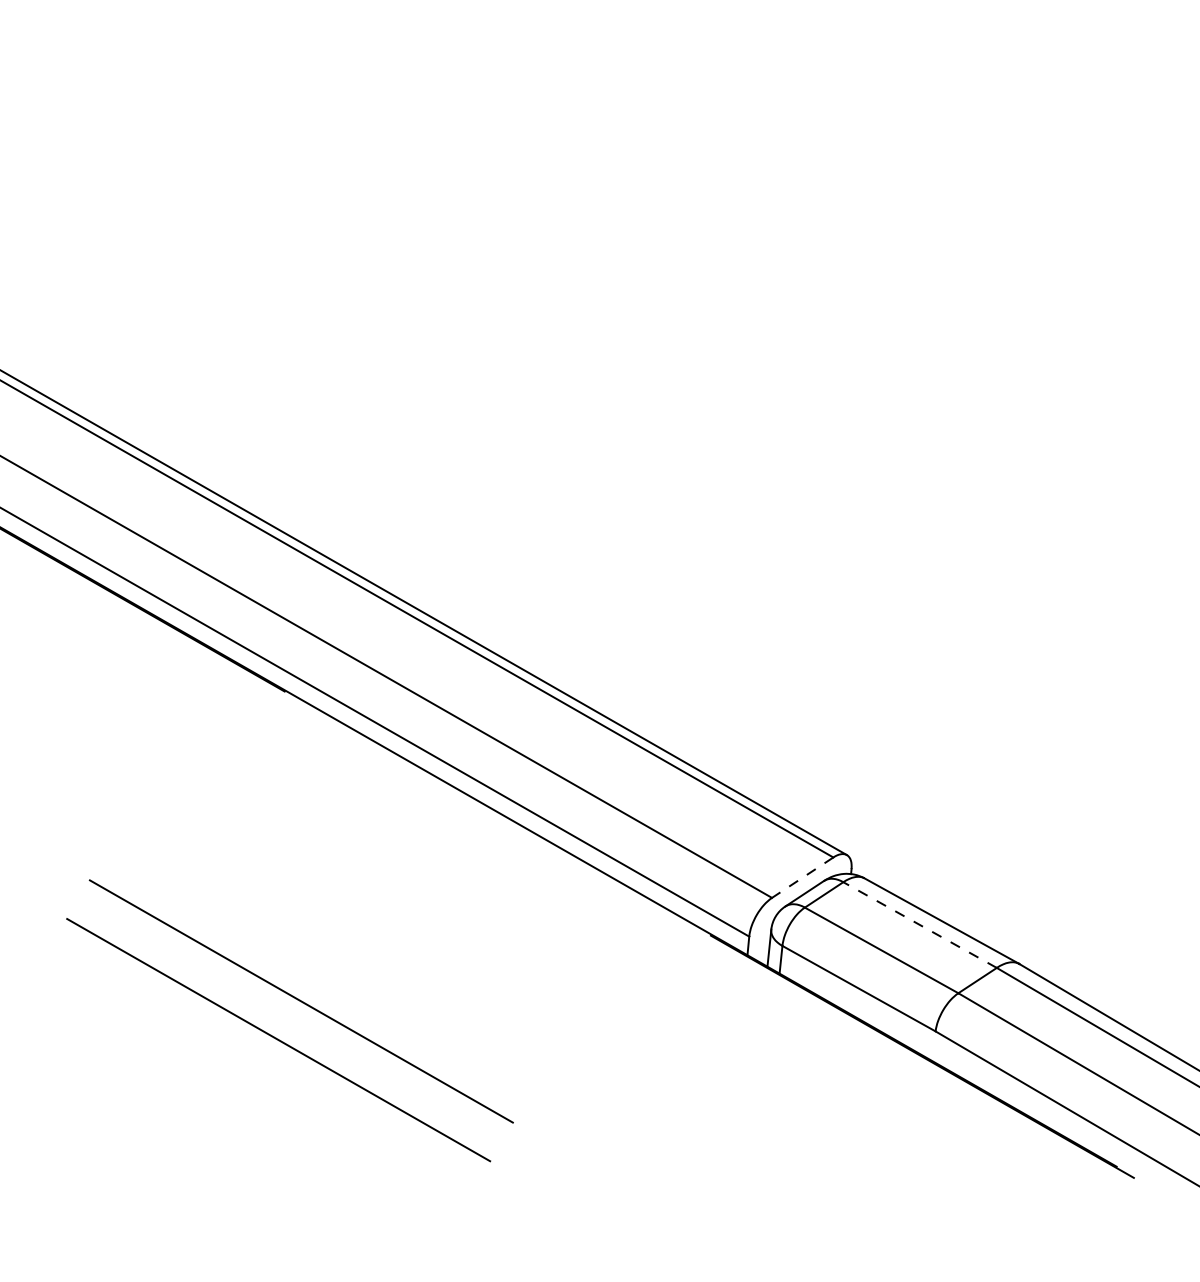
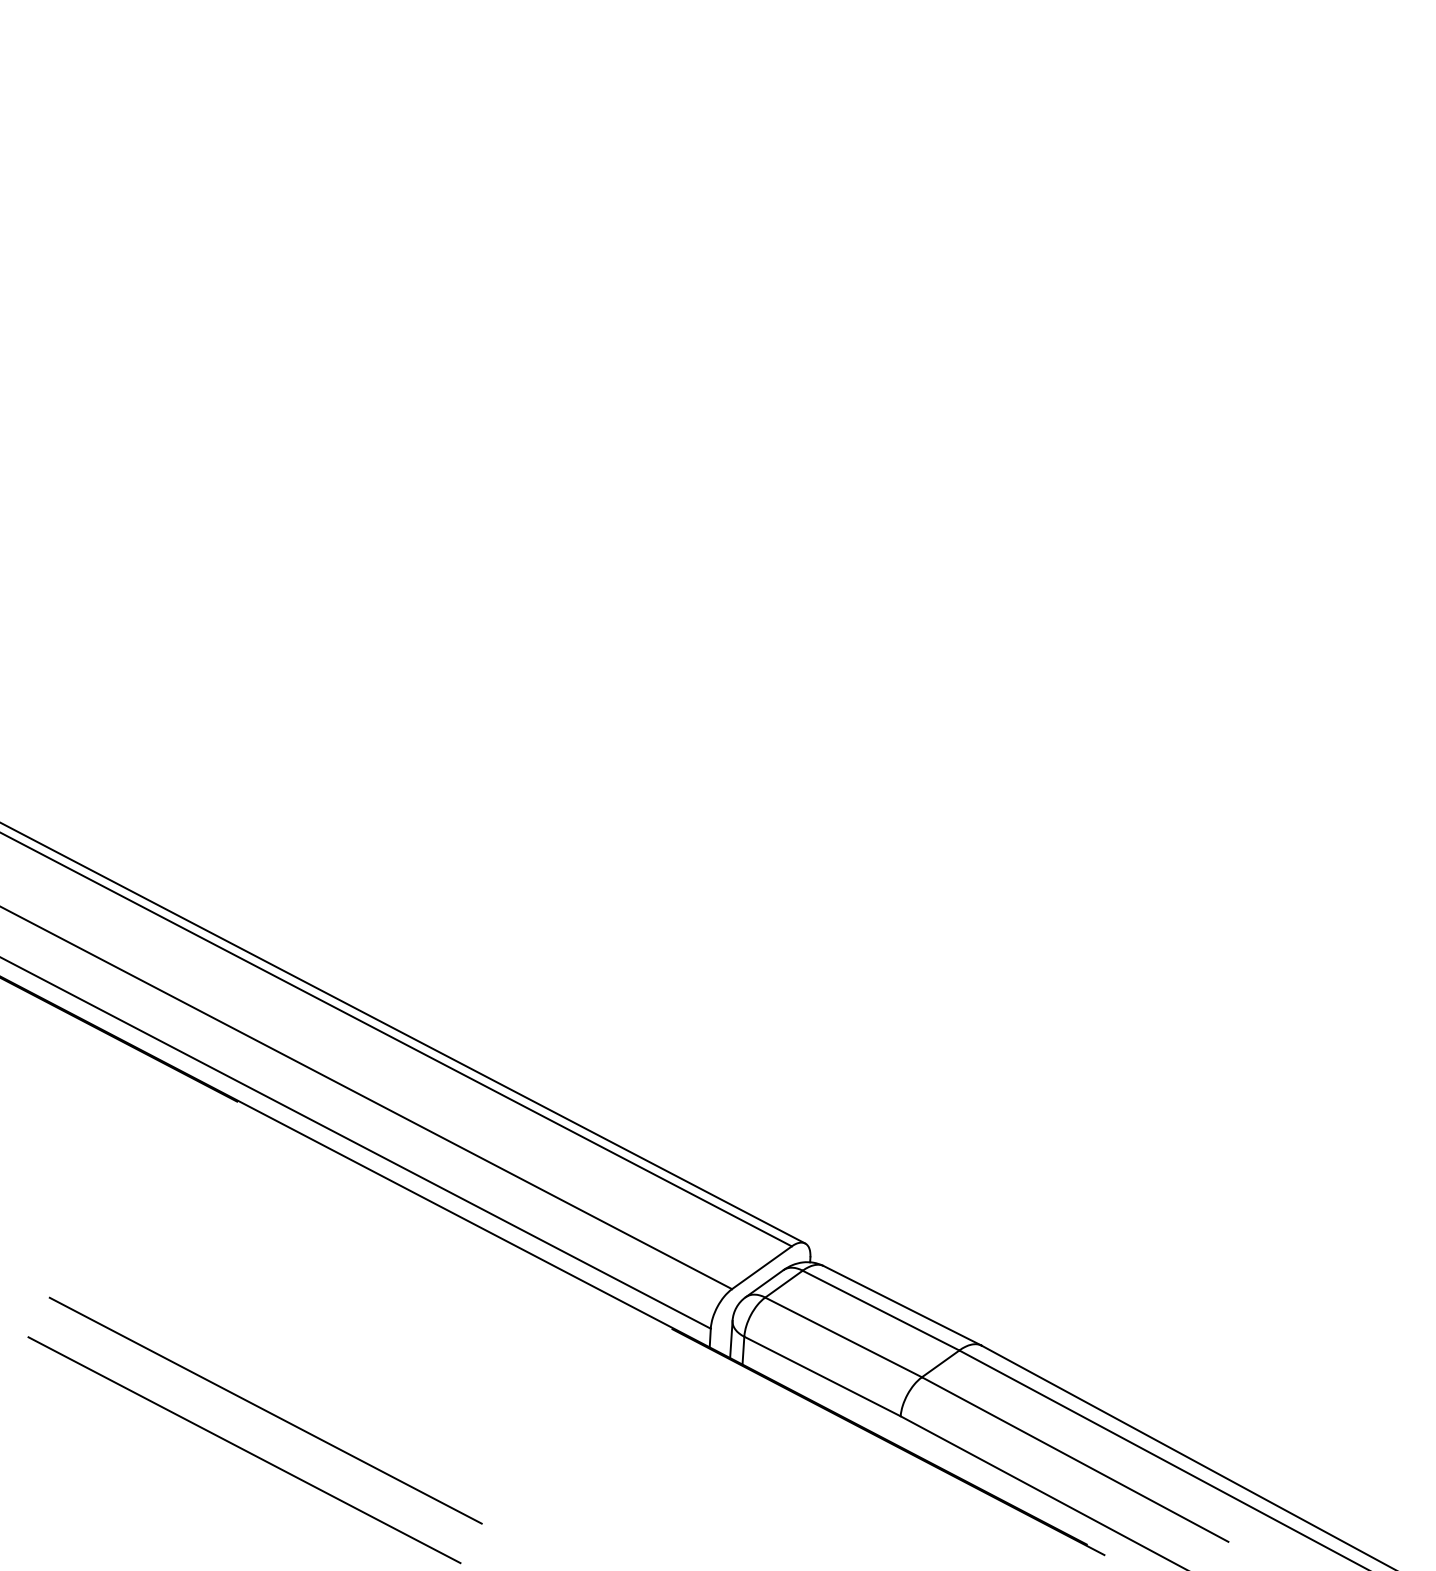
line: (802, 877) -> (761, 1267), dashed -> solid
line: (920, 924) -> (881, 1310), dashed -> solid

